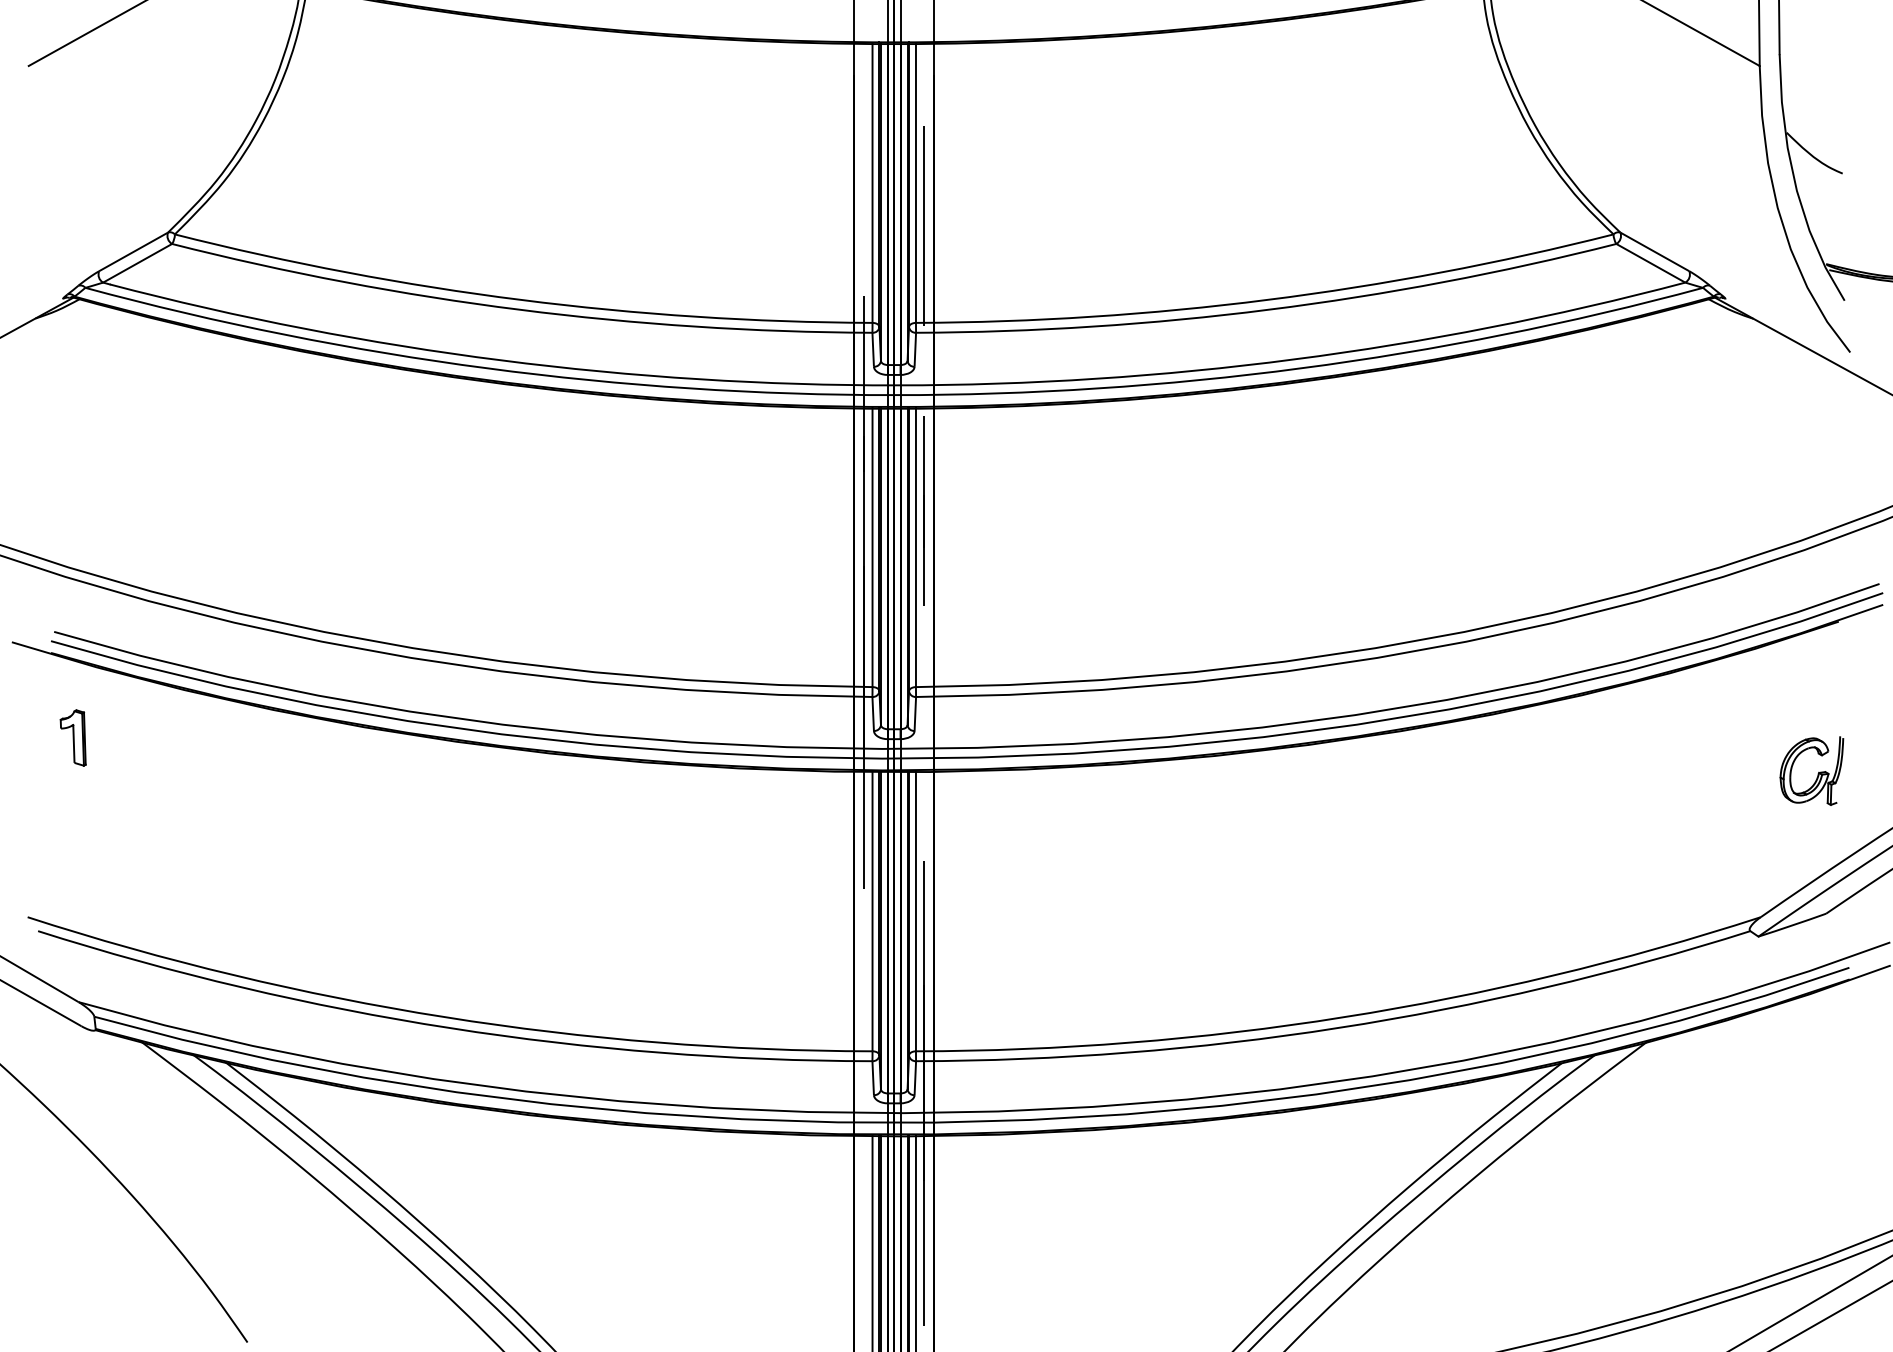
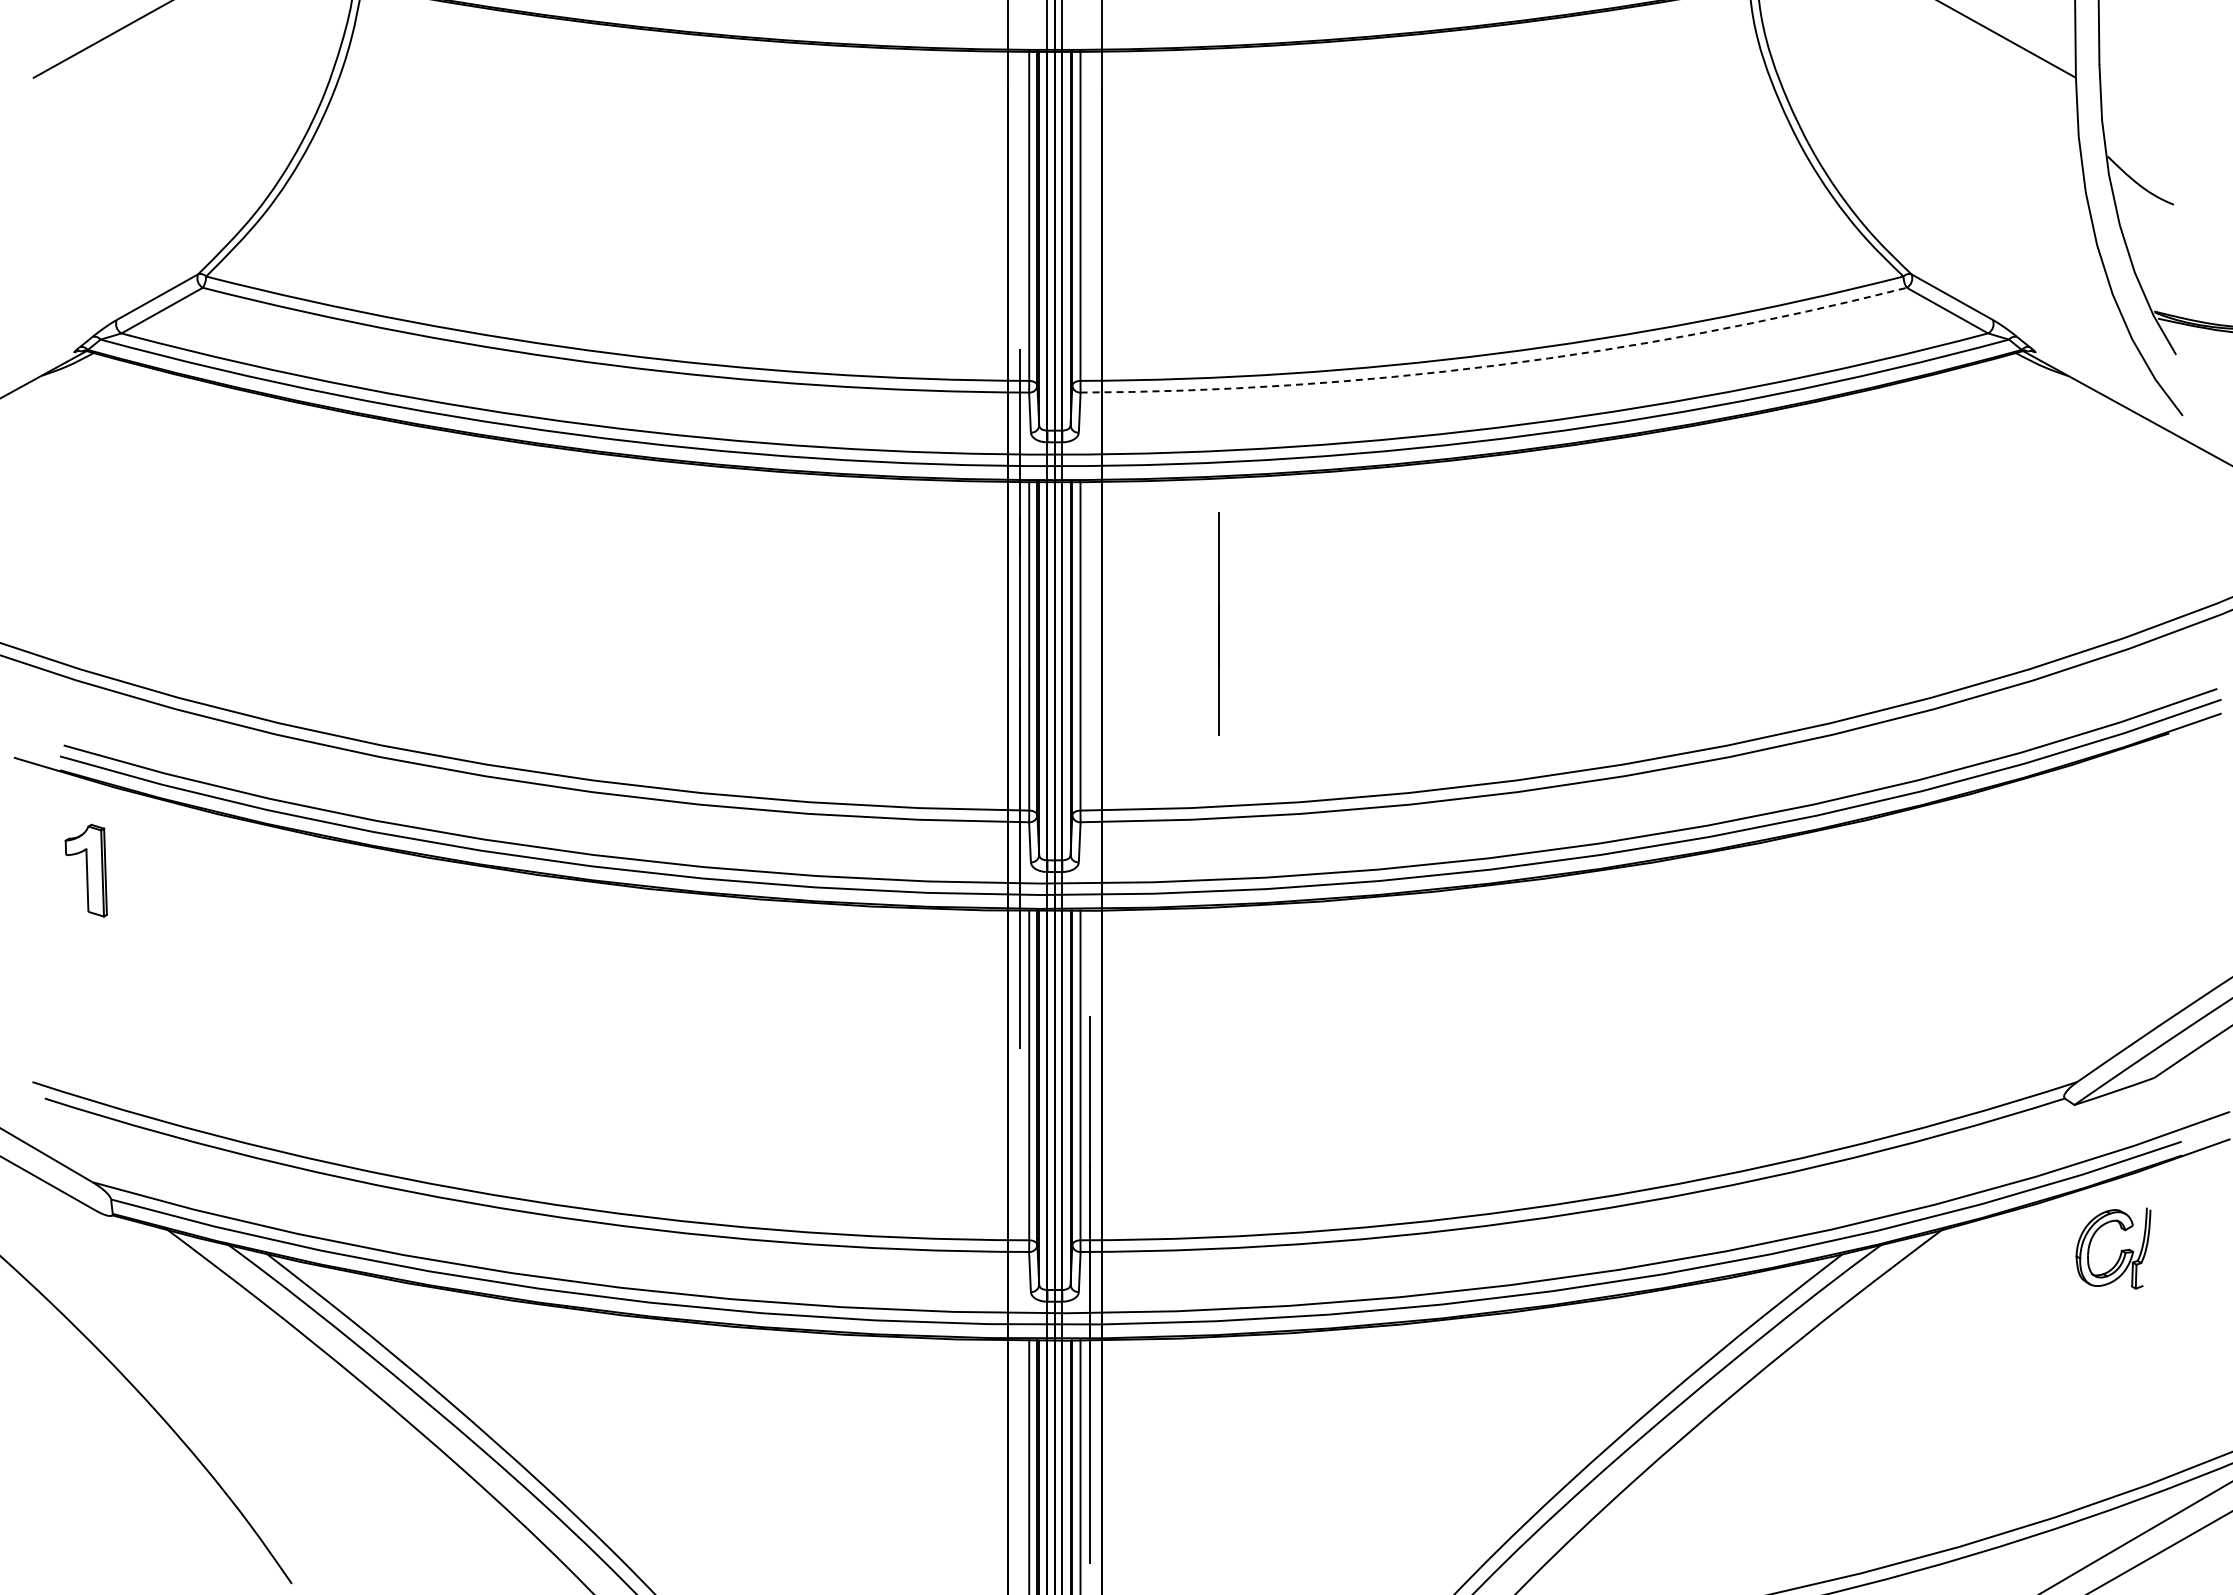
line: (924, 225) -> (1090, 266), removed
arc: (1268, 309) -> (1496, 365), solid -> dashed
line: (923, 510) -> (1218, 623), moved
part: (72, 737) -> (85, 870), size x1.4
part: (1817, 773) -> (2120, 1251), moved

